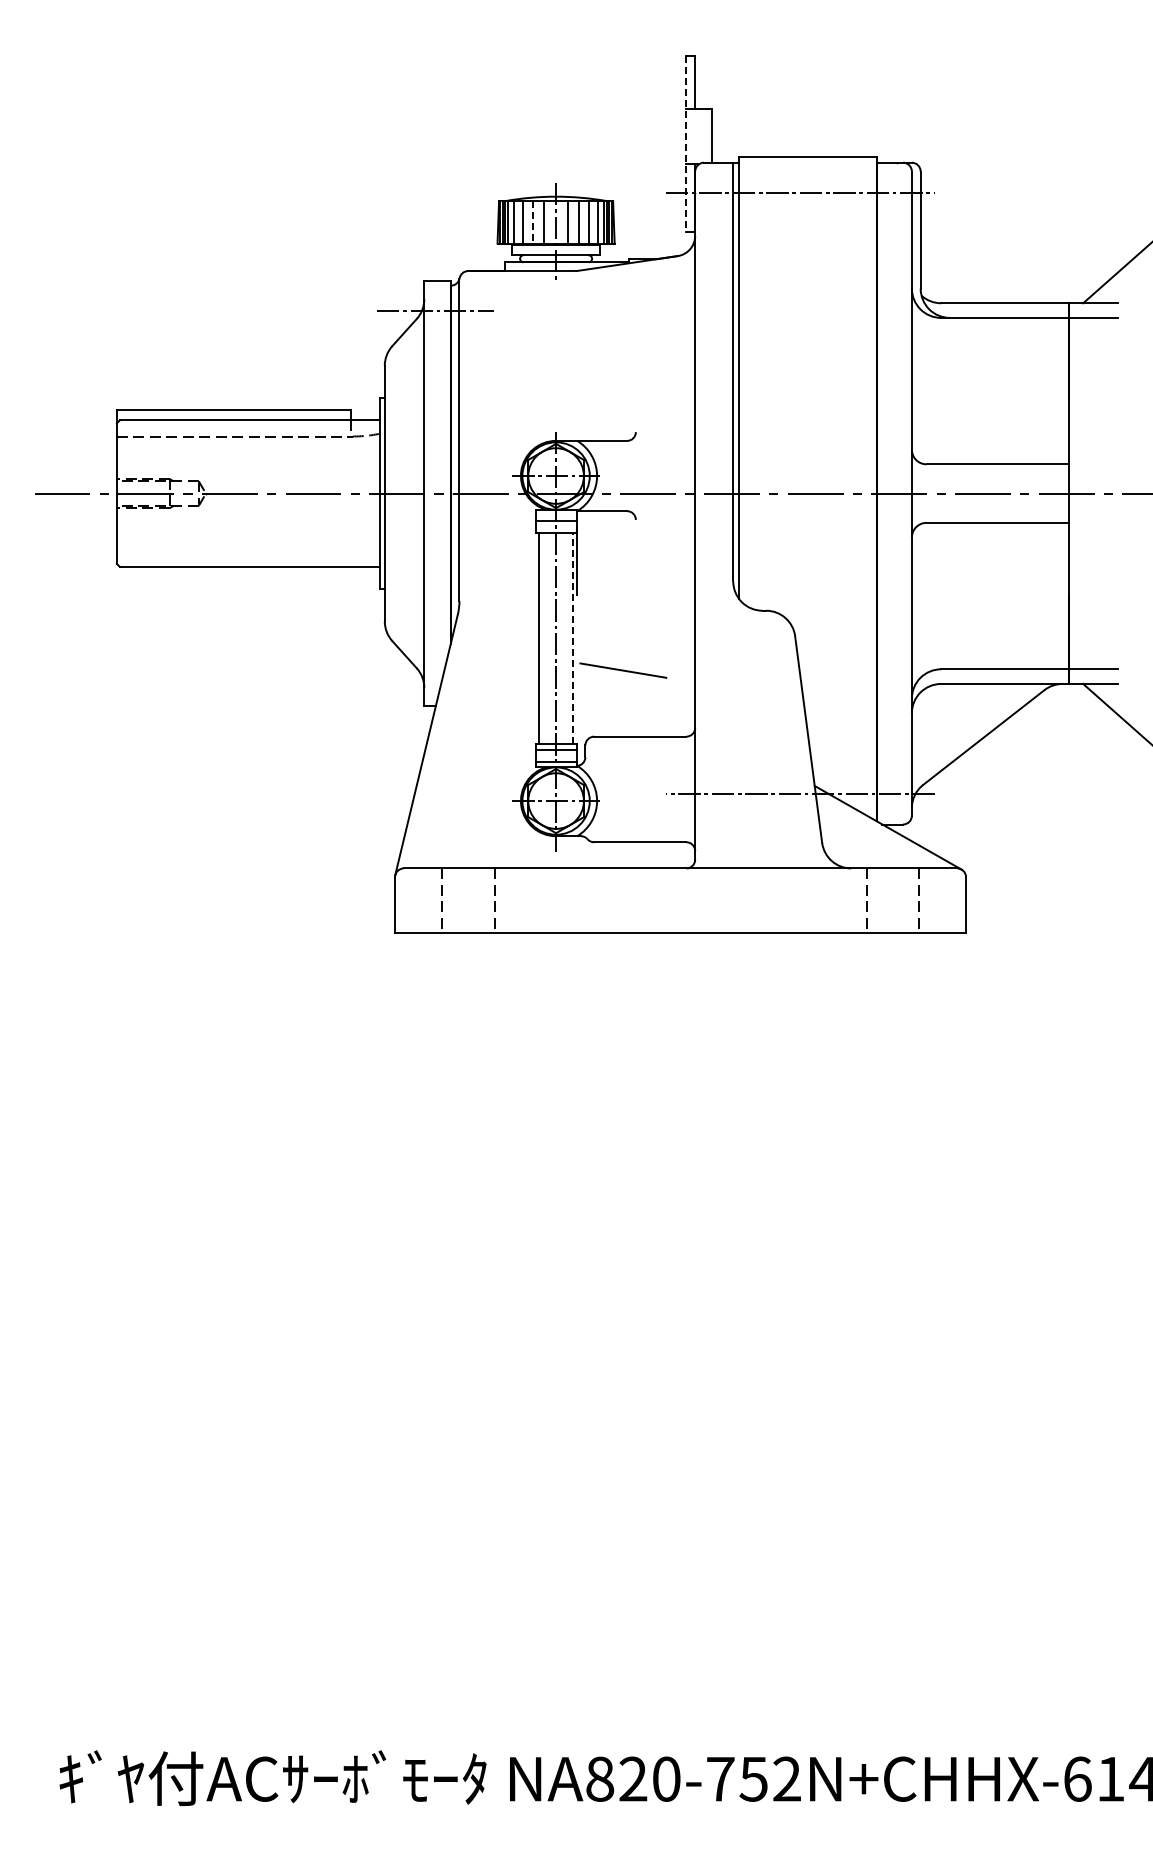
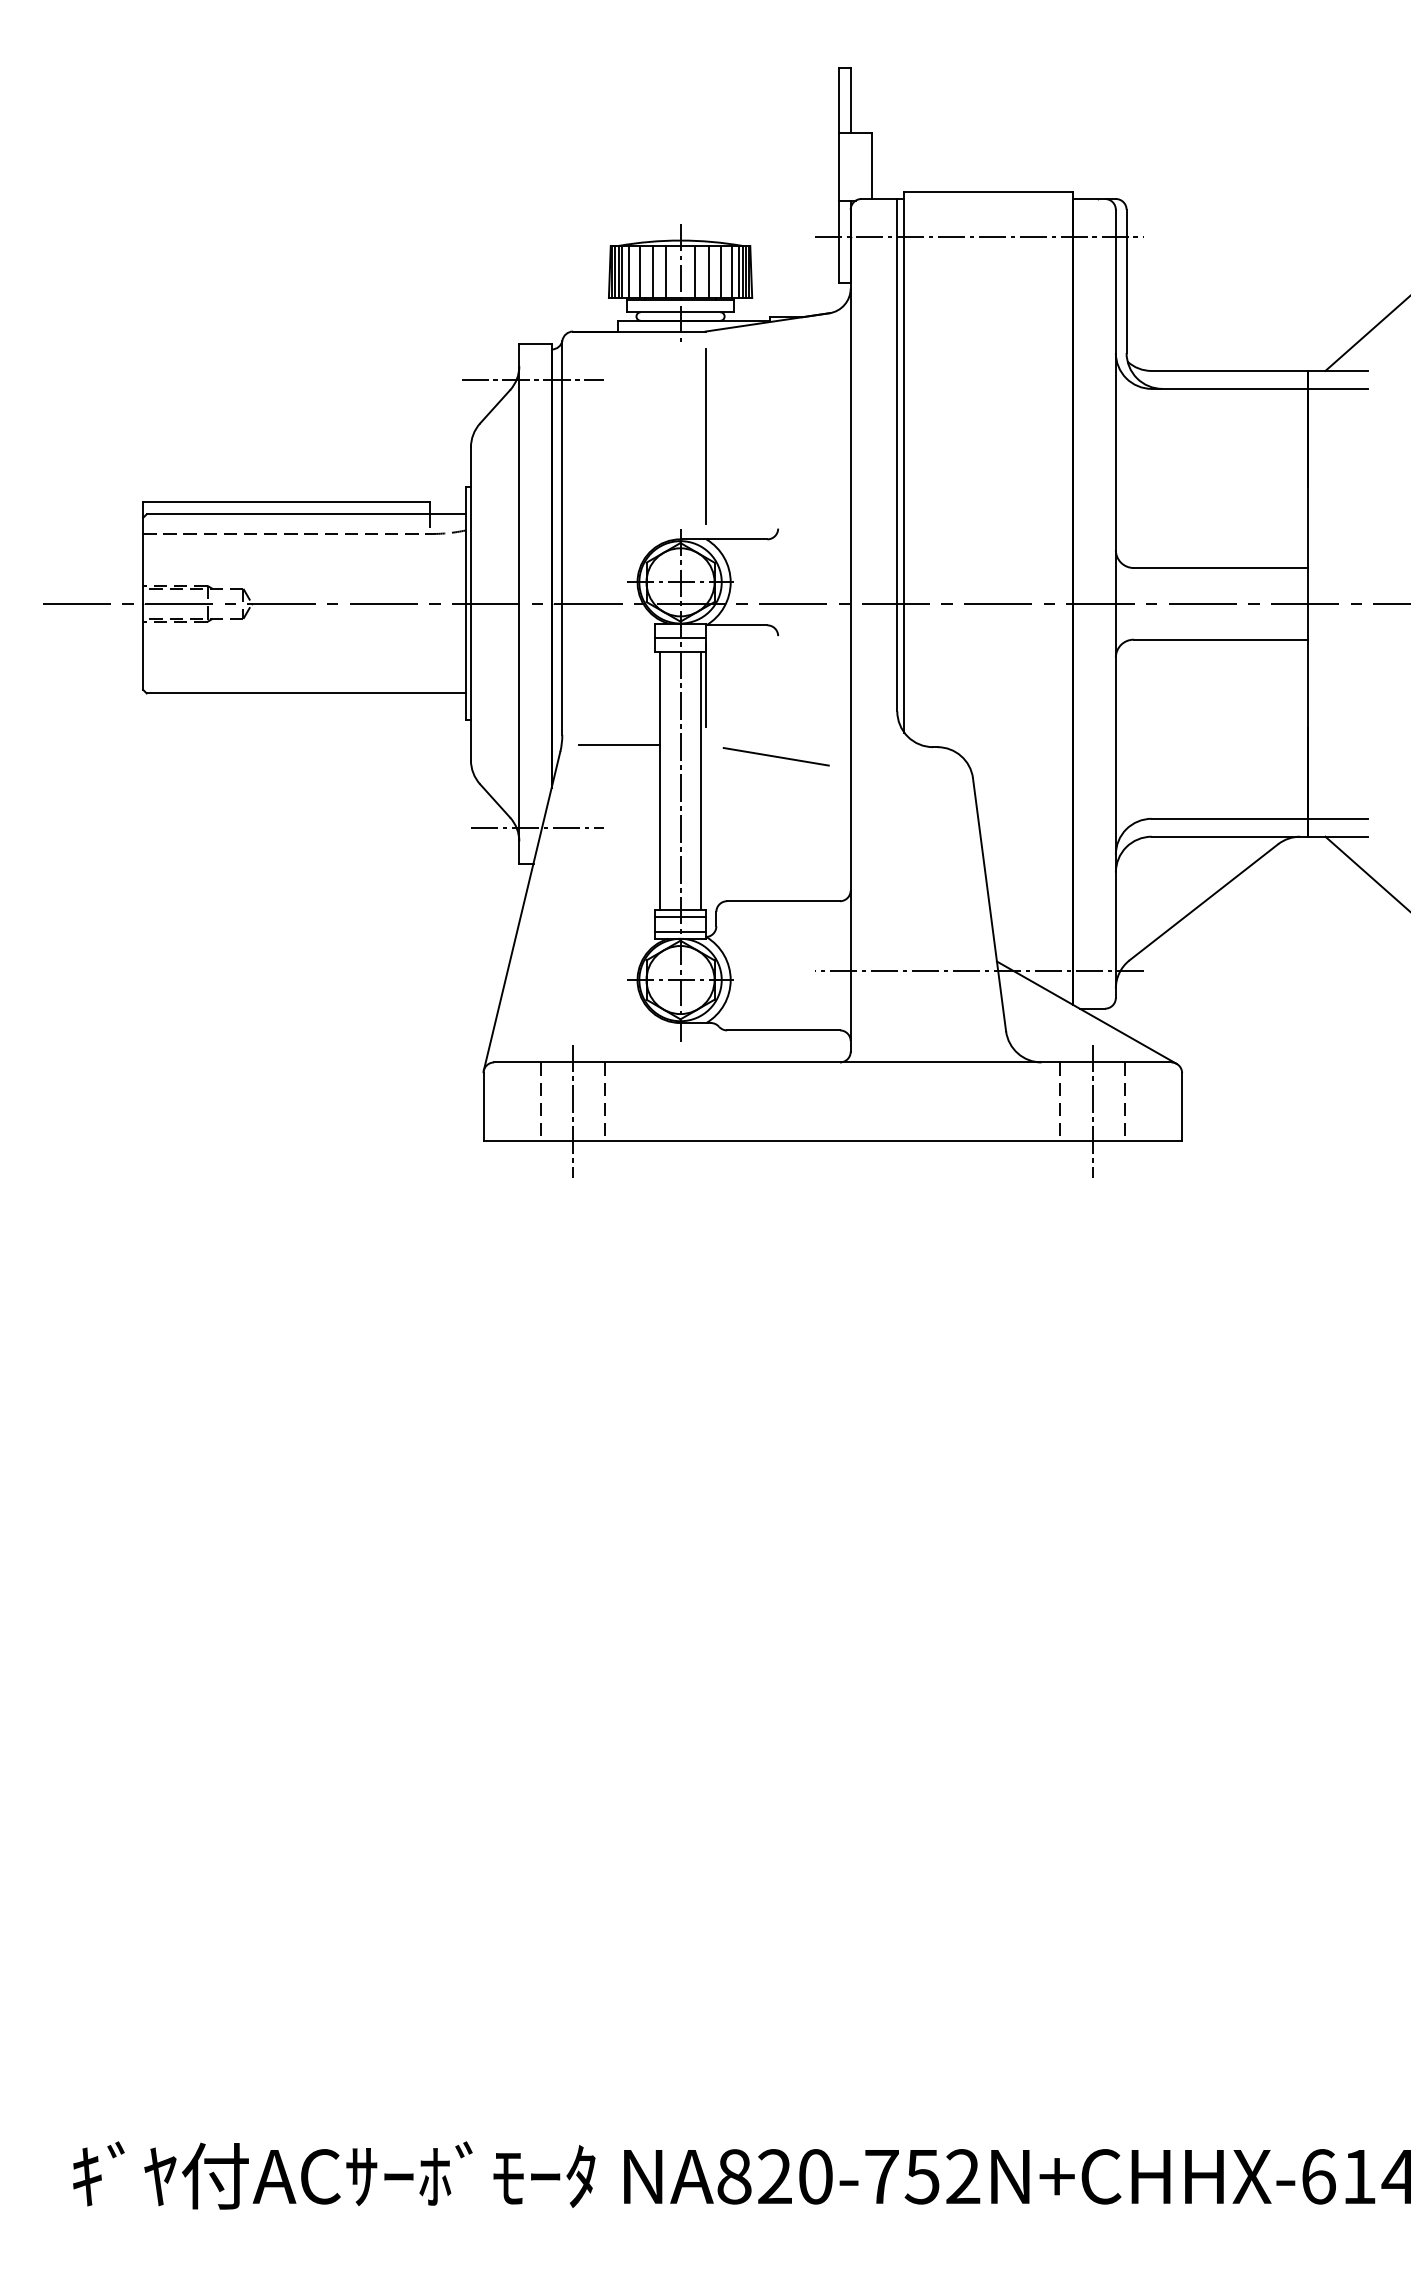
line: (685, 143) -> (838, 175), dashed -> solid
line: (533, 222) -> (652, 272), dashed -> solid
line: (576, 356) -> (705, 436), added
line: (506, 608) -> (619, 744), added
line: (572, 638) -> (700, 781), dashed -> solid
line: (623, 670) -> (776, 756), moved
line: (438, 676) -> (536, 827), added
line: (468, 907) -> (573, 1110), added
line: (892, 907) -> (1092, 1110), added

